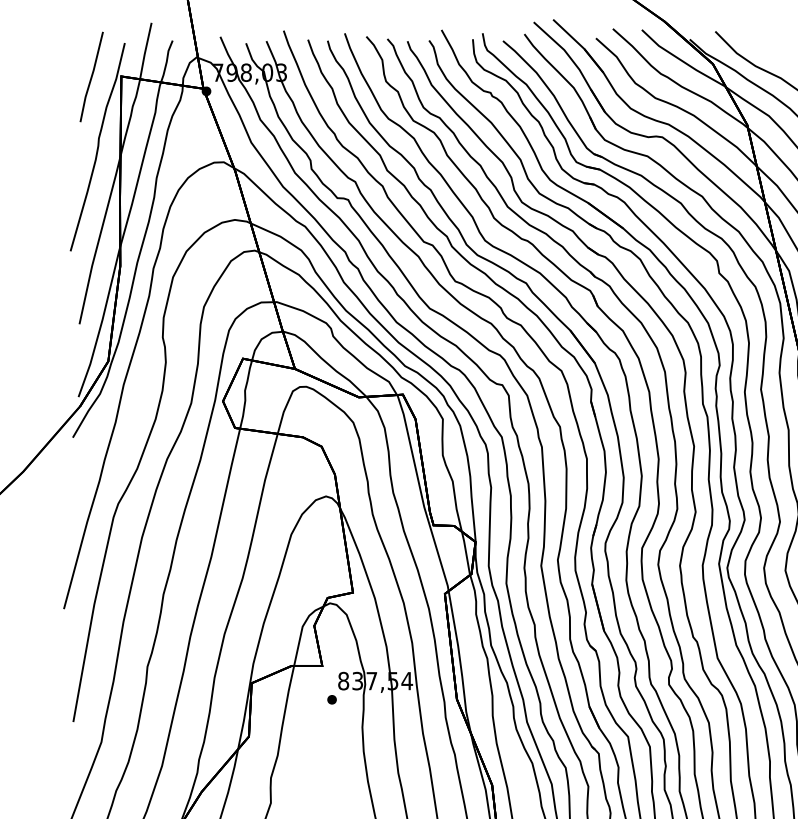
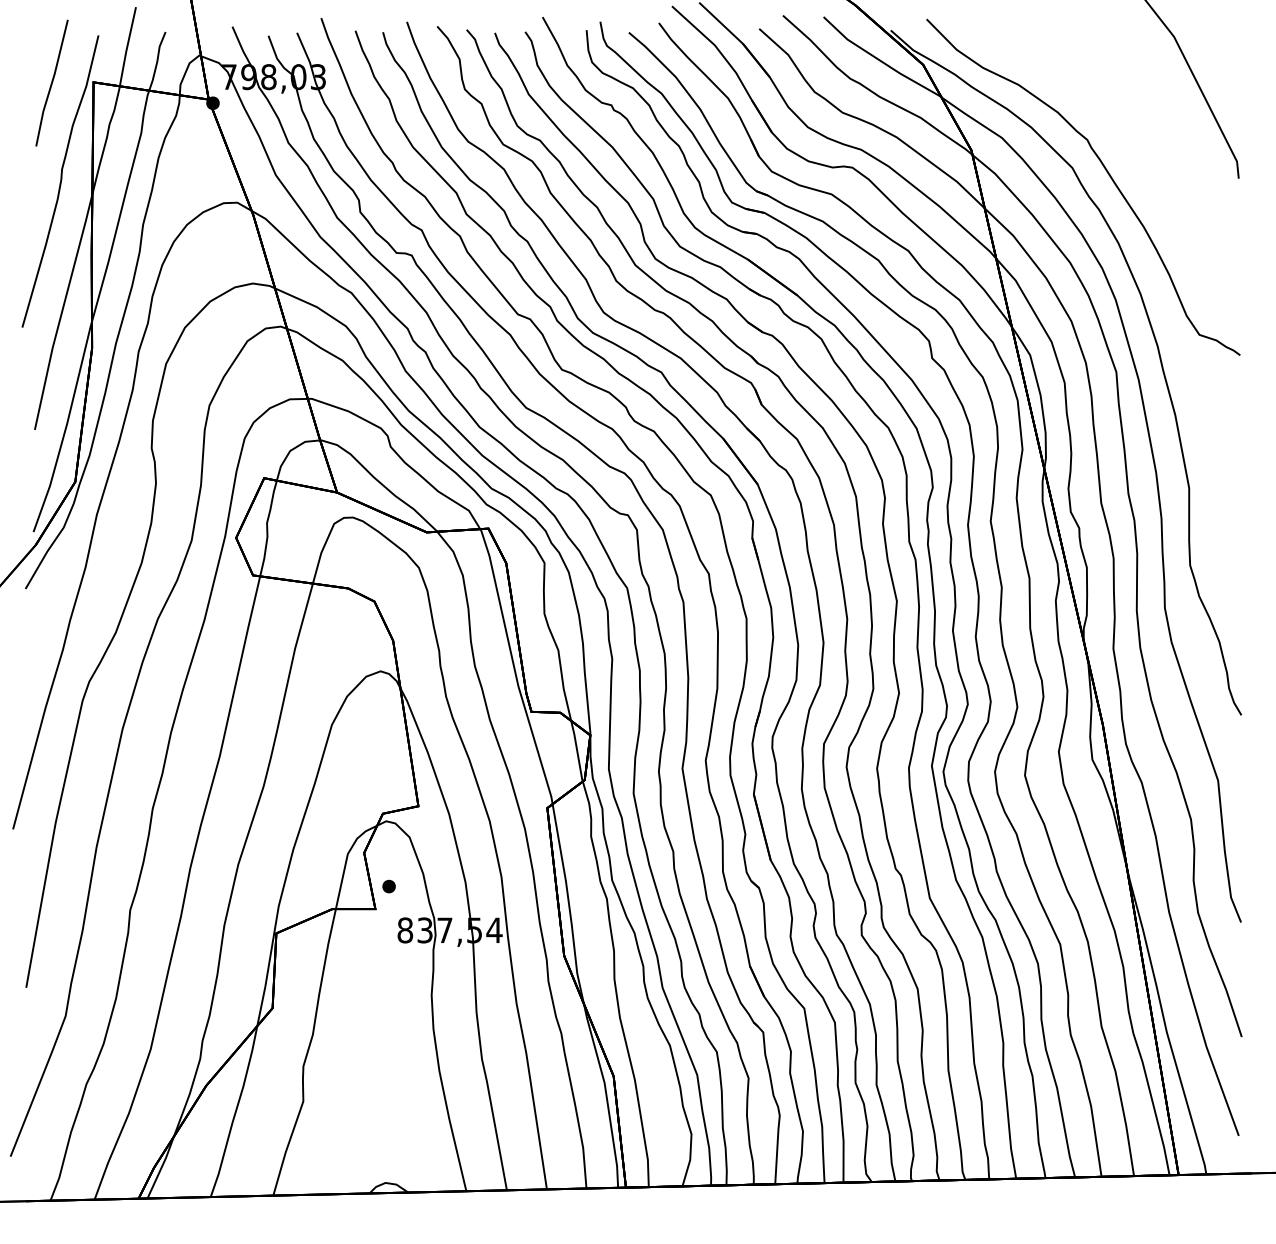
part: (331, 699) -> (388, 886), moved

